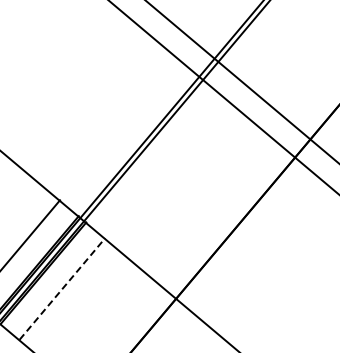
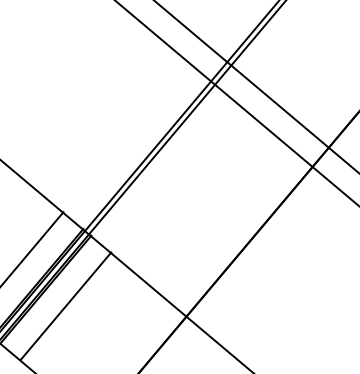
line: (62, 288) -> (66, 305), dashed -> solid

